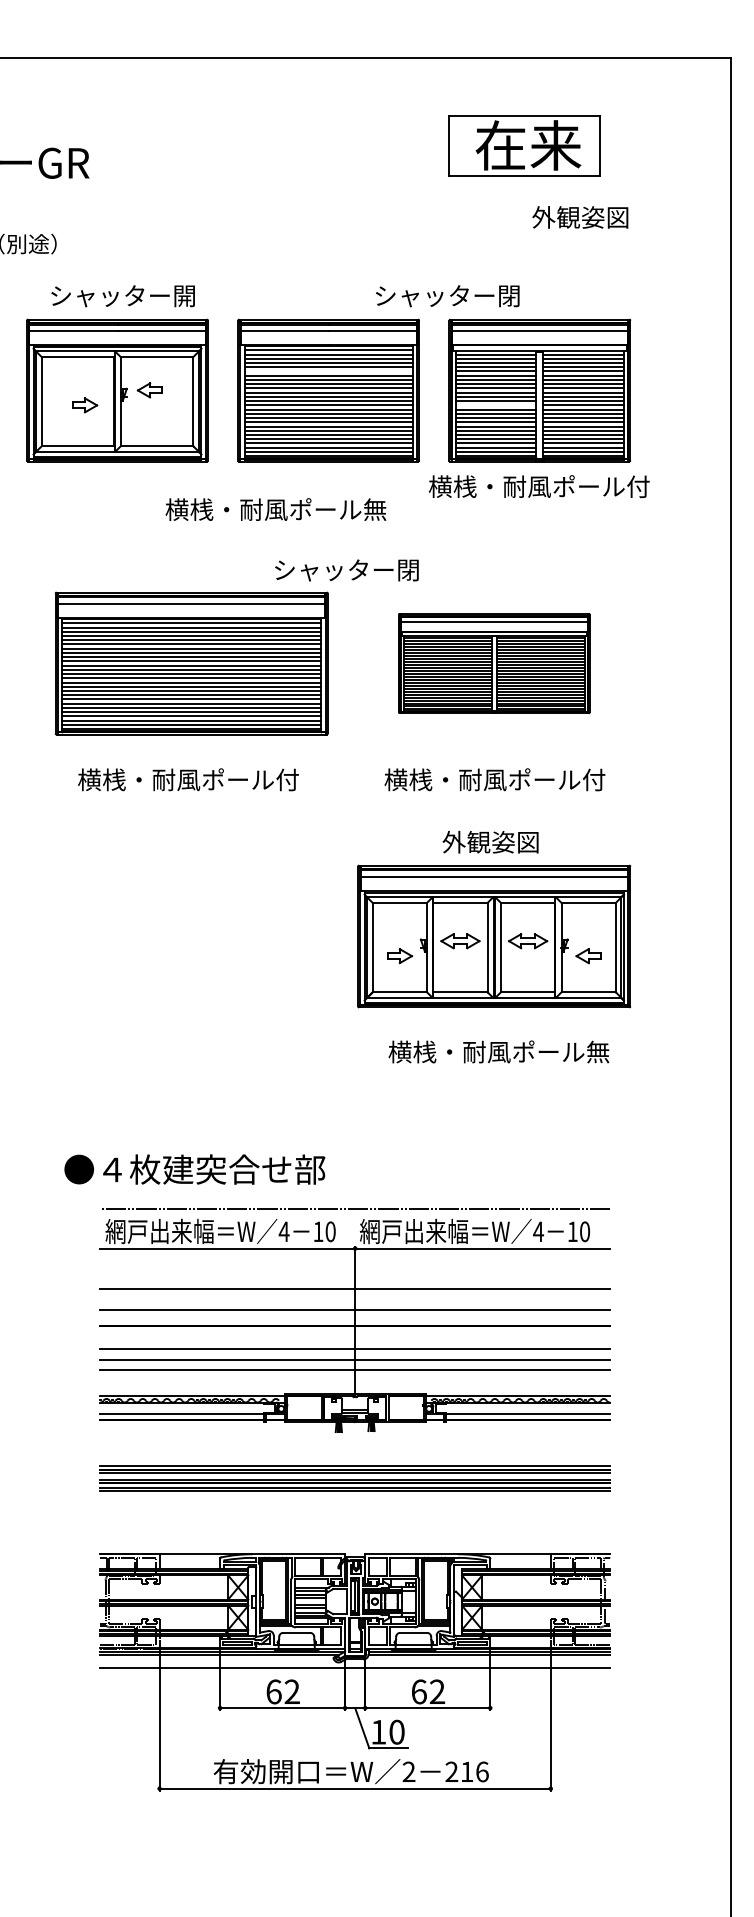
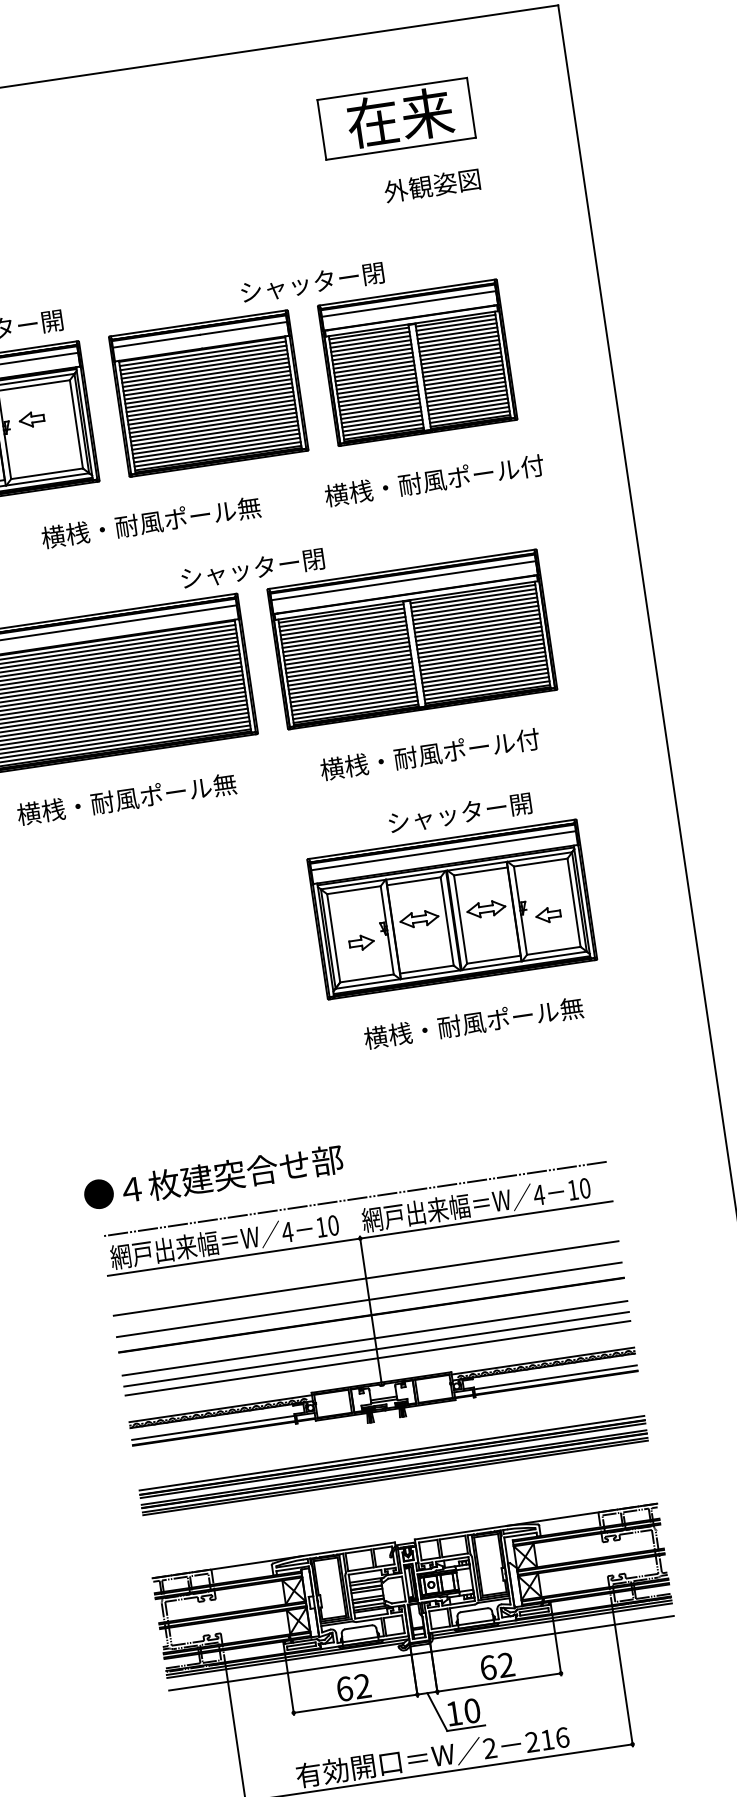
part: (524, 145) -> (396, 118), moved
line: (328, 371) -> (205, 374), added
line: (496, 405) -> (376, 383), added
text: (539, 486) -> (434, 480), moved
text: (275, 509) -> (150, 522), moved
part: (494, 663) -> (412, 639), size x1.43
text: (287, 779) -> (224, 784), 横桟・耐風ポール付 -> 横桟・耐風ポール無
text: (515, 841) -> (459, 812), 外観姿図 -> シャッター開
text: (194, 1169) -> (213, 1177), moved

